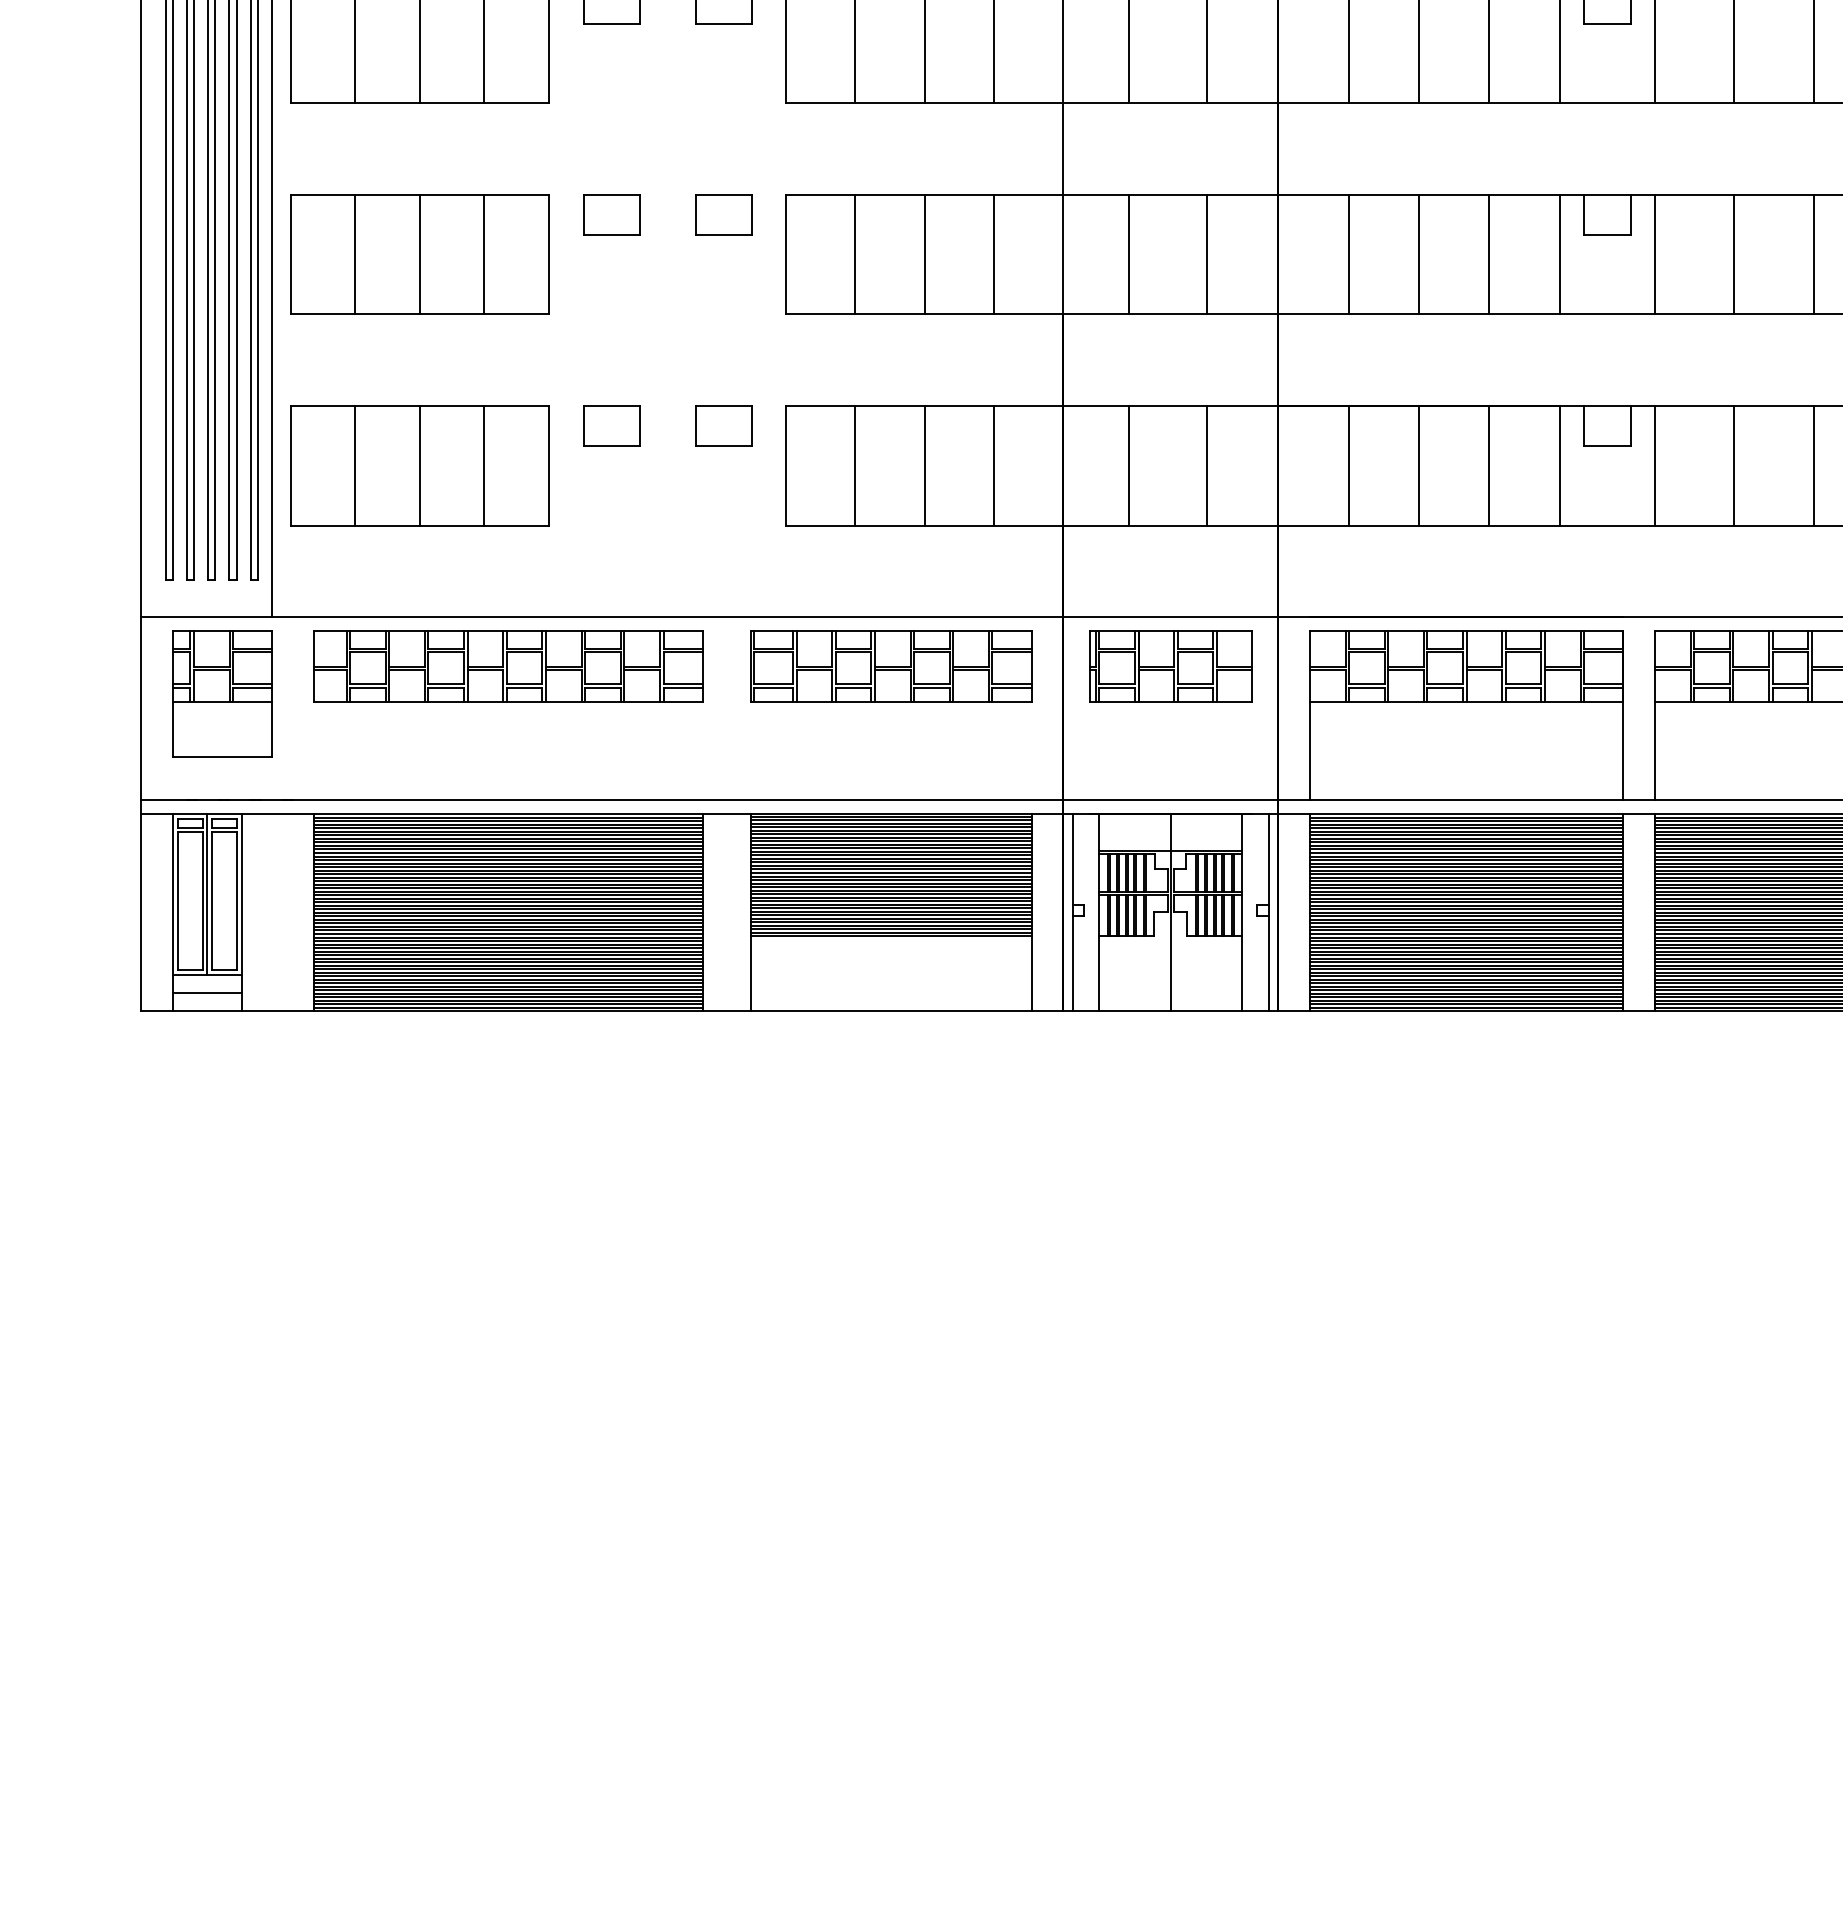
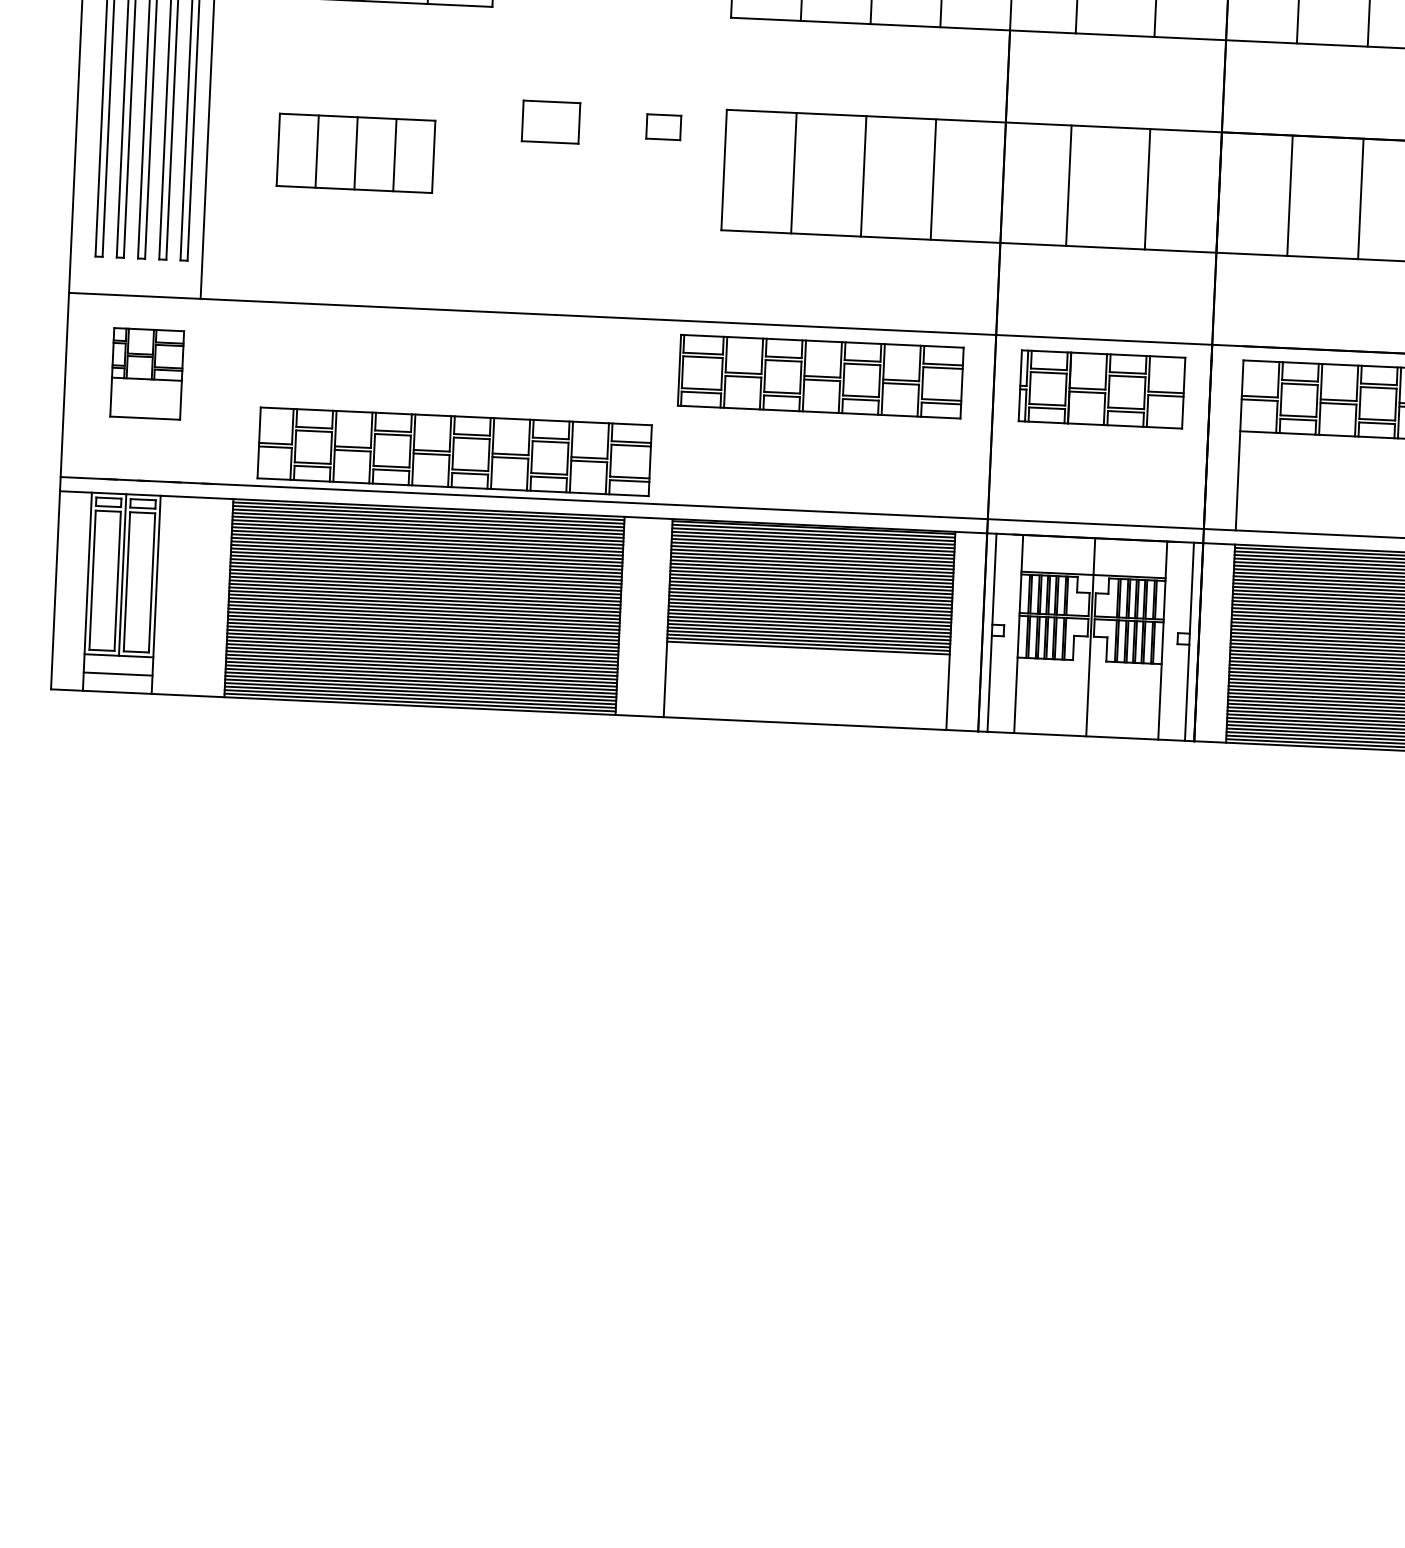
part: (723, 425) -> (663, 126), size x0.6
part: (419, 465) -> (355, 152), size x0.6
part: (508, 666) -> (454, 451), moved
part: (222, 693) -> (147, 373), size x0.7

